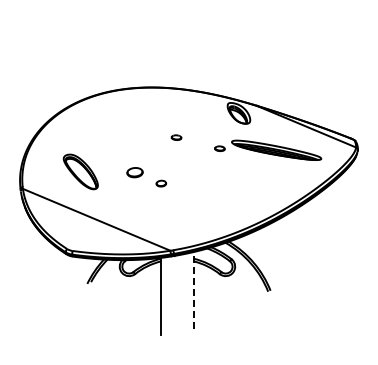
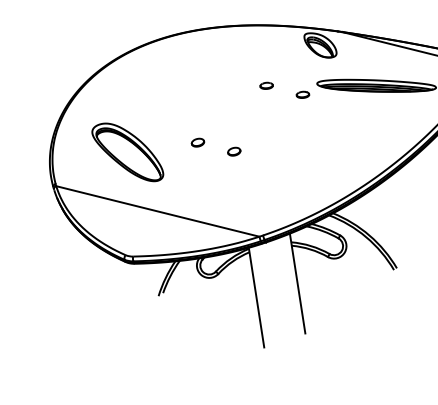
part: (176, 137) -> (266, 85), moved
part: (80, 171) -> (127, 152), size x1.43
part: (134, 172) -> (197, 142), size x0.62
line: (193, 290) -> (297, 283), dashed -> solid

